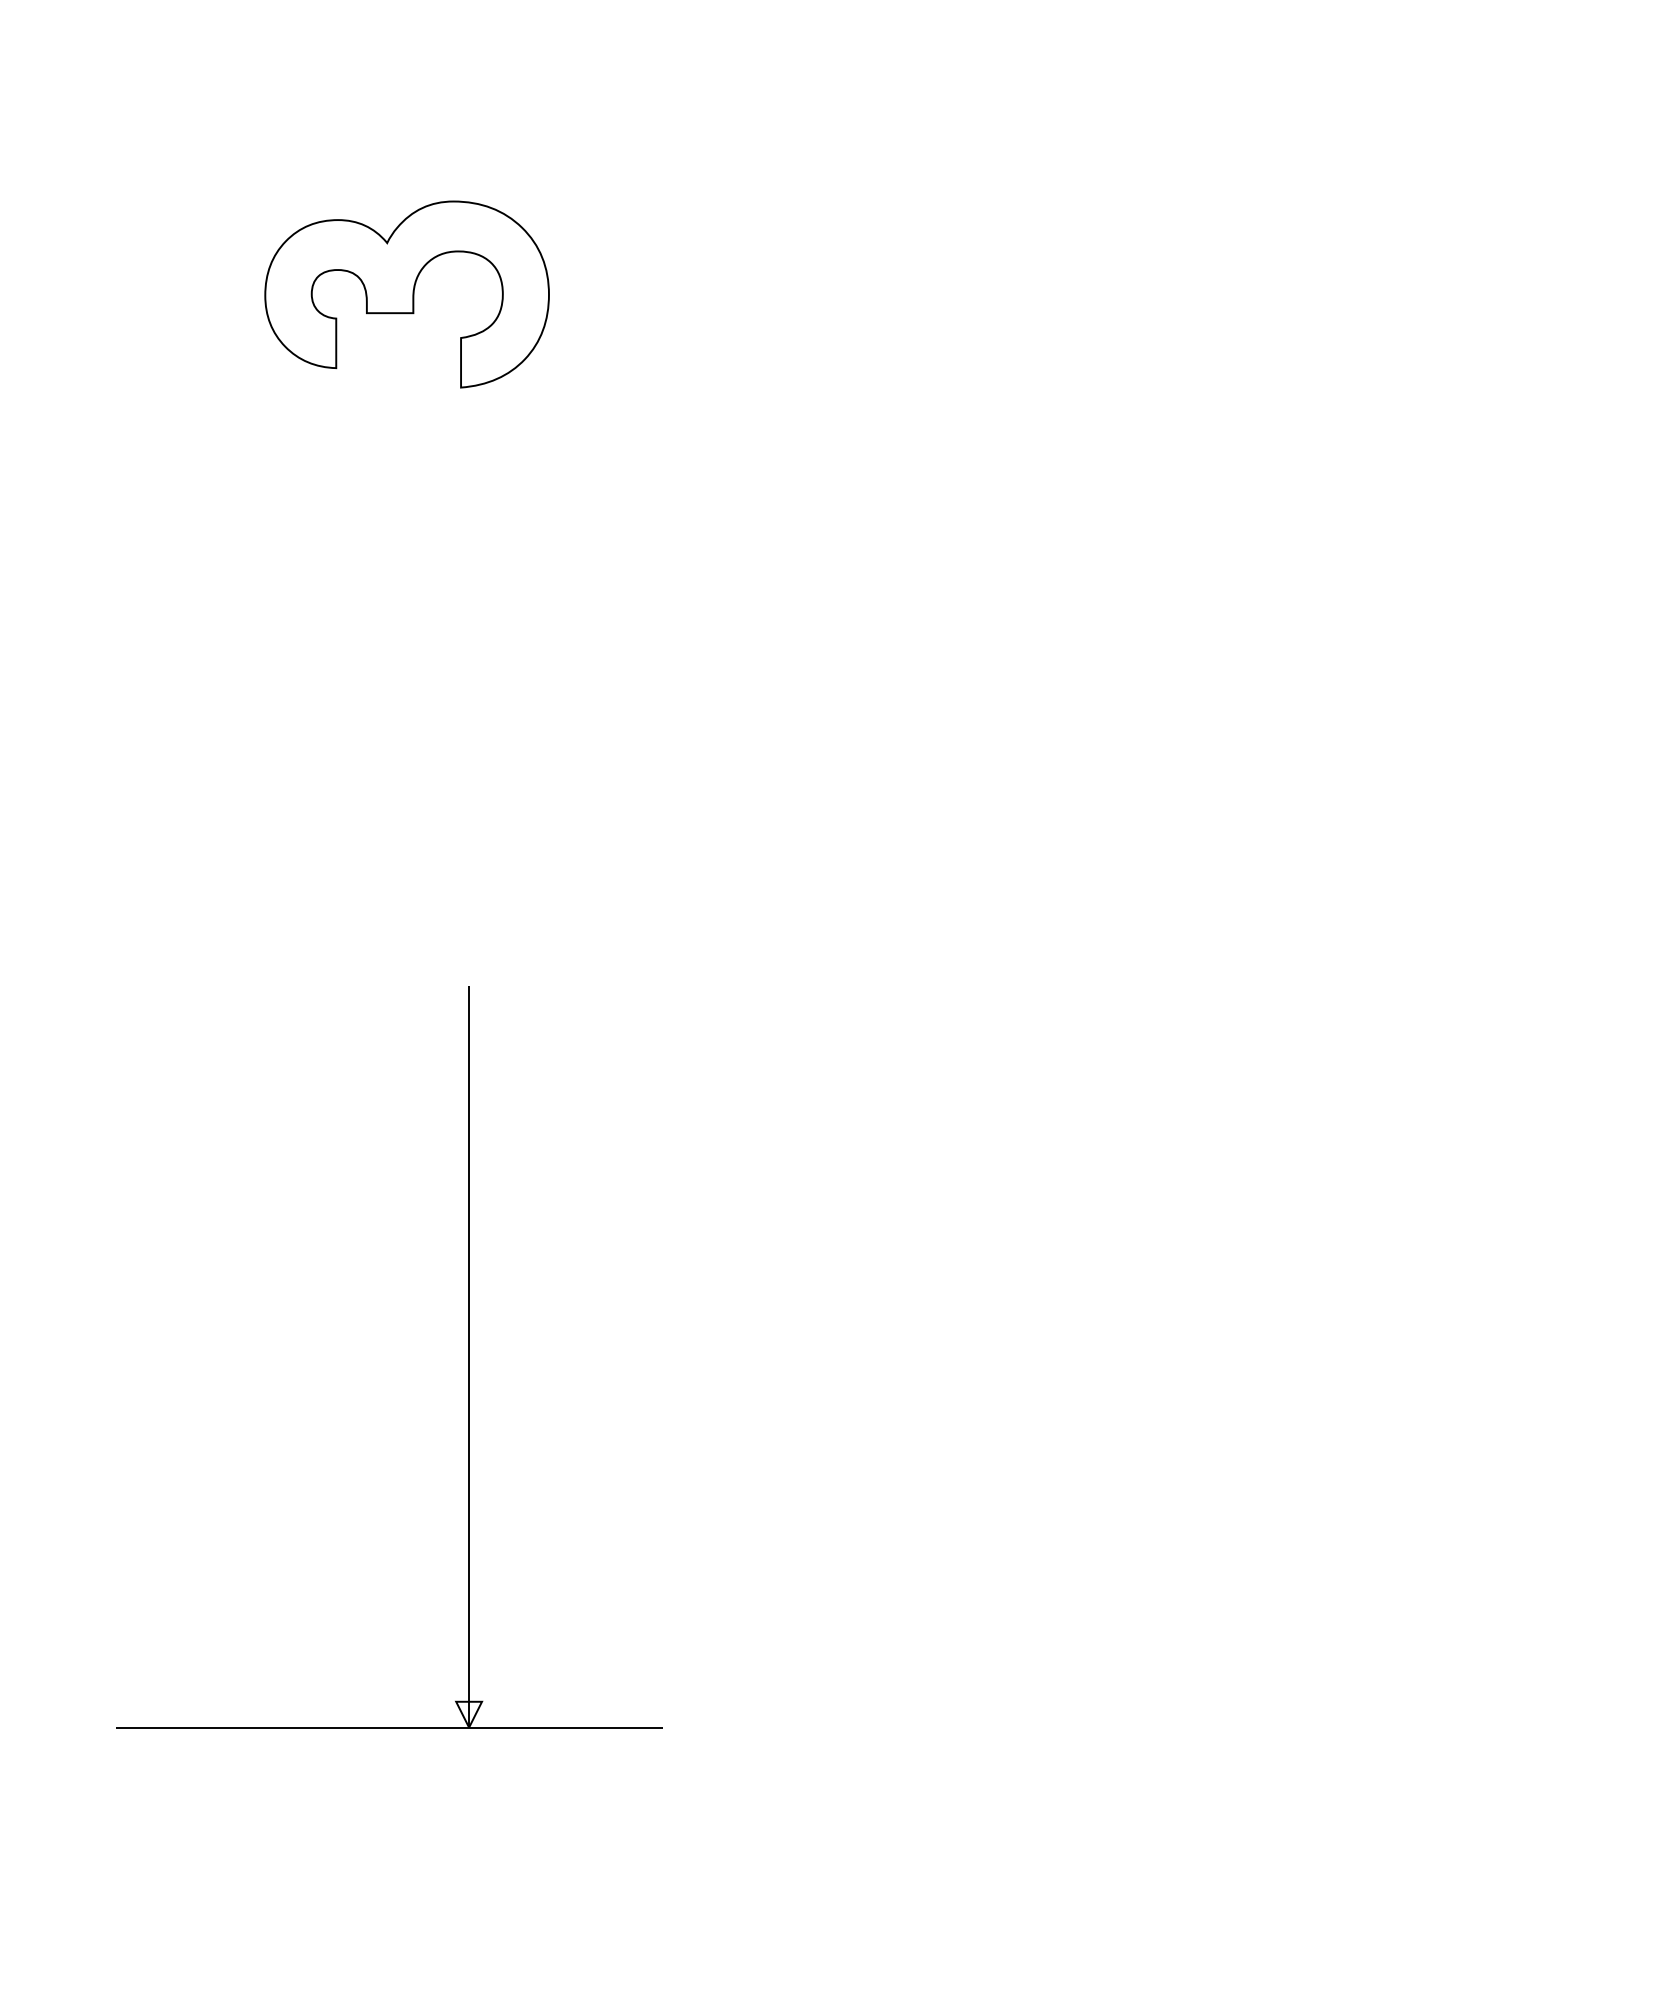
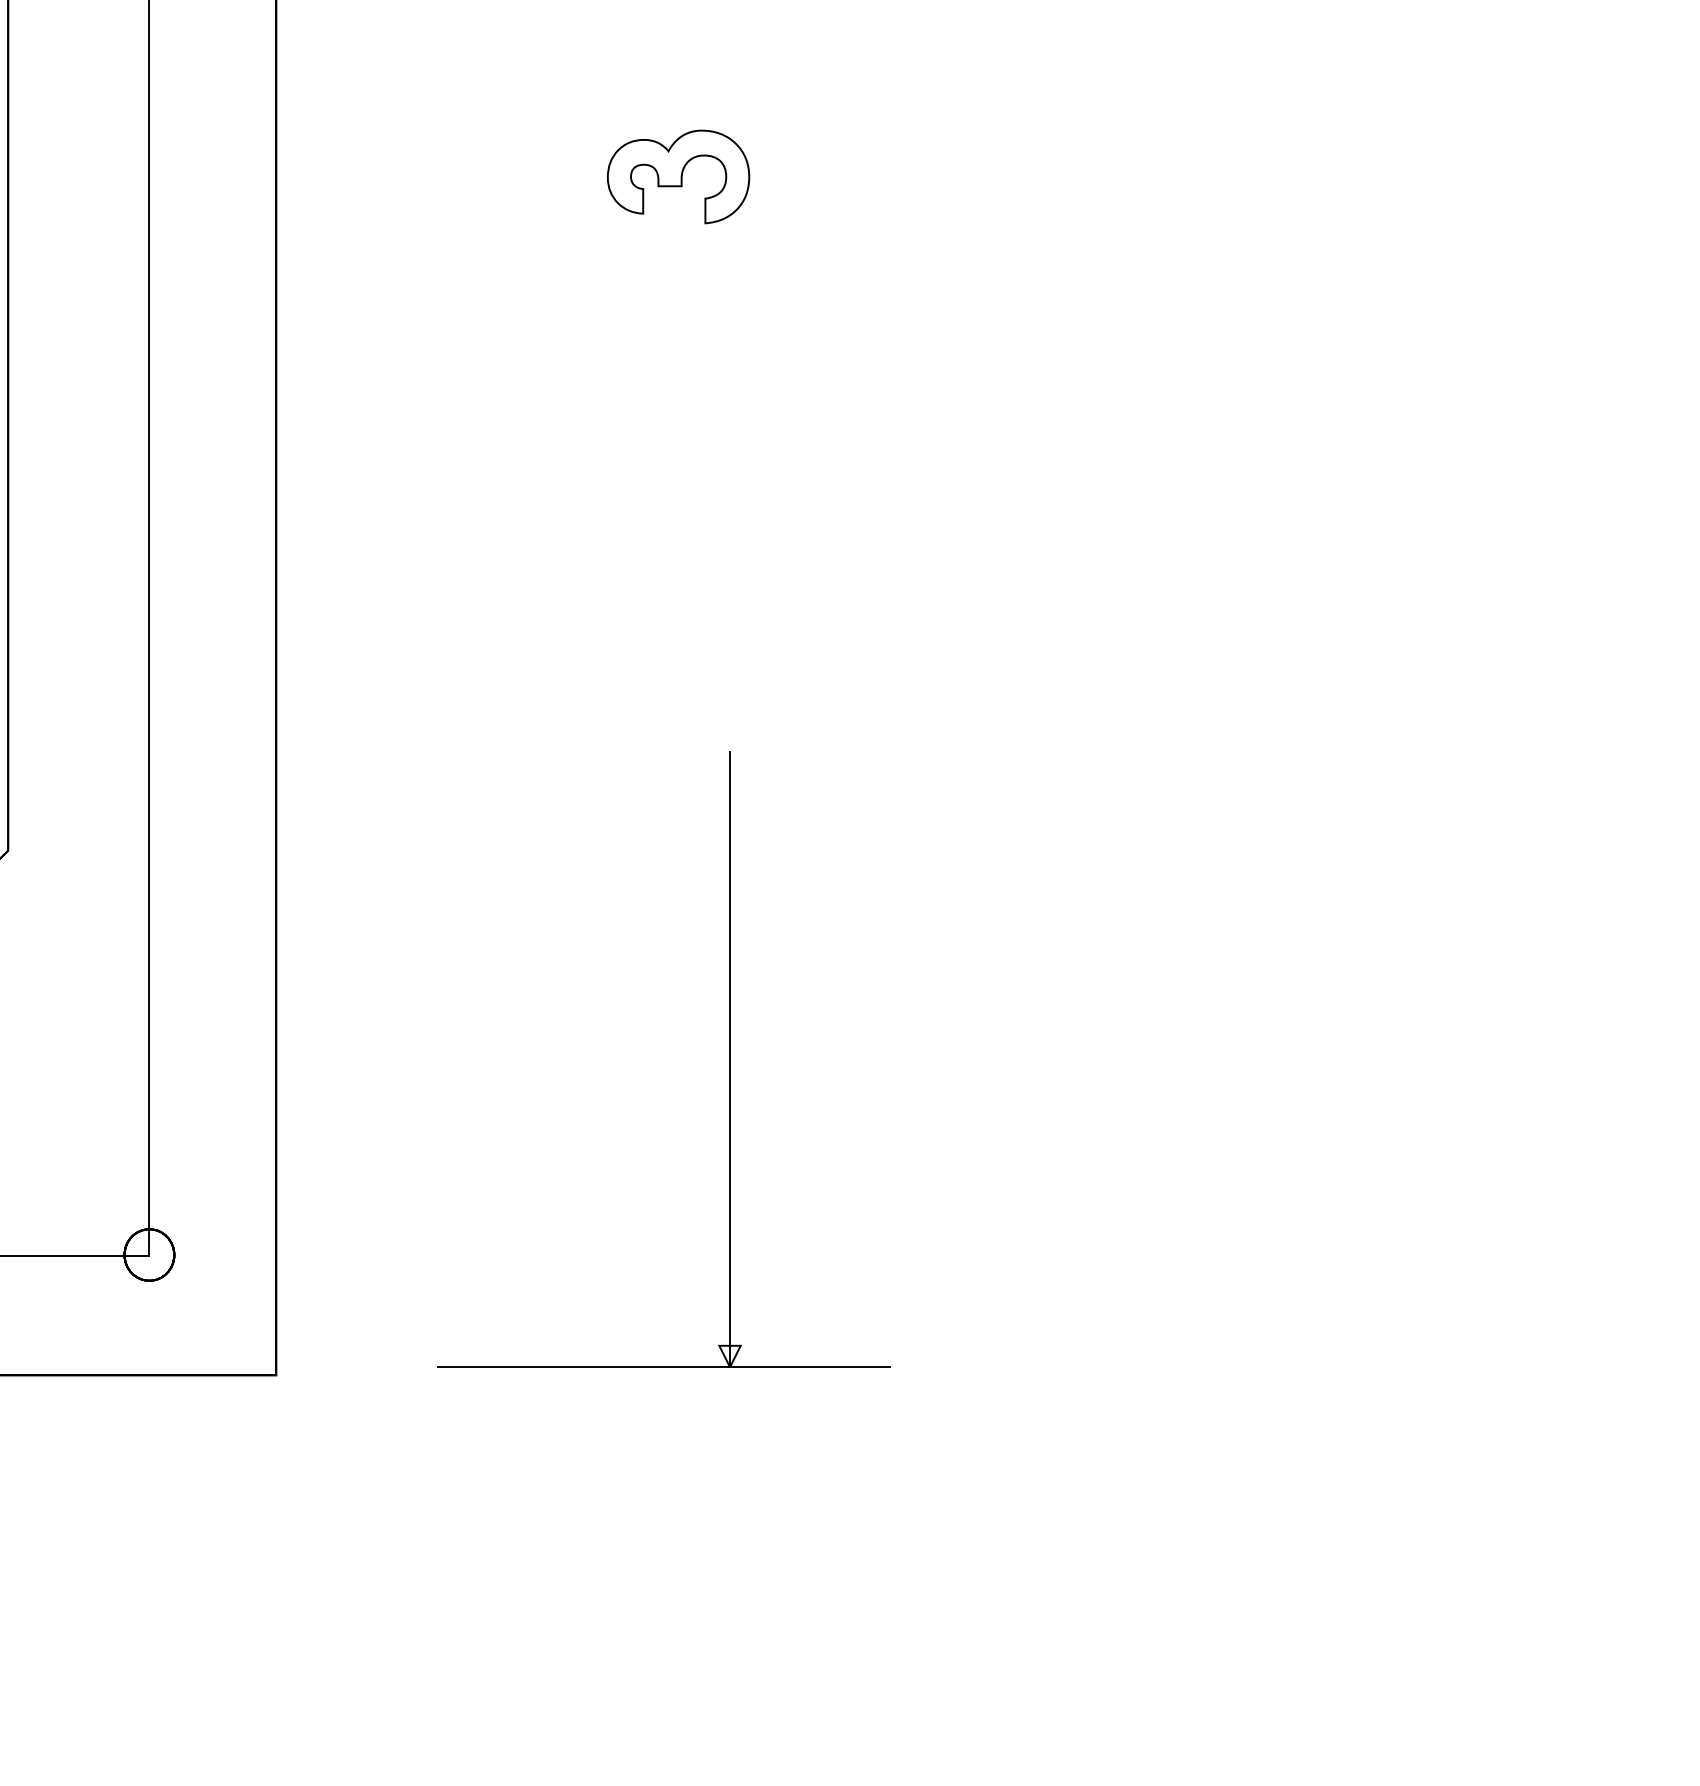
part: (407, 293) -> (678, 176), size x0.6

